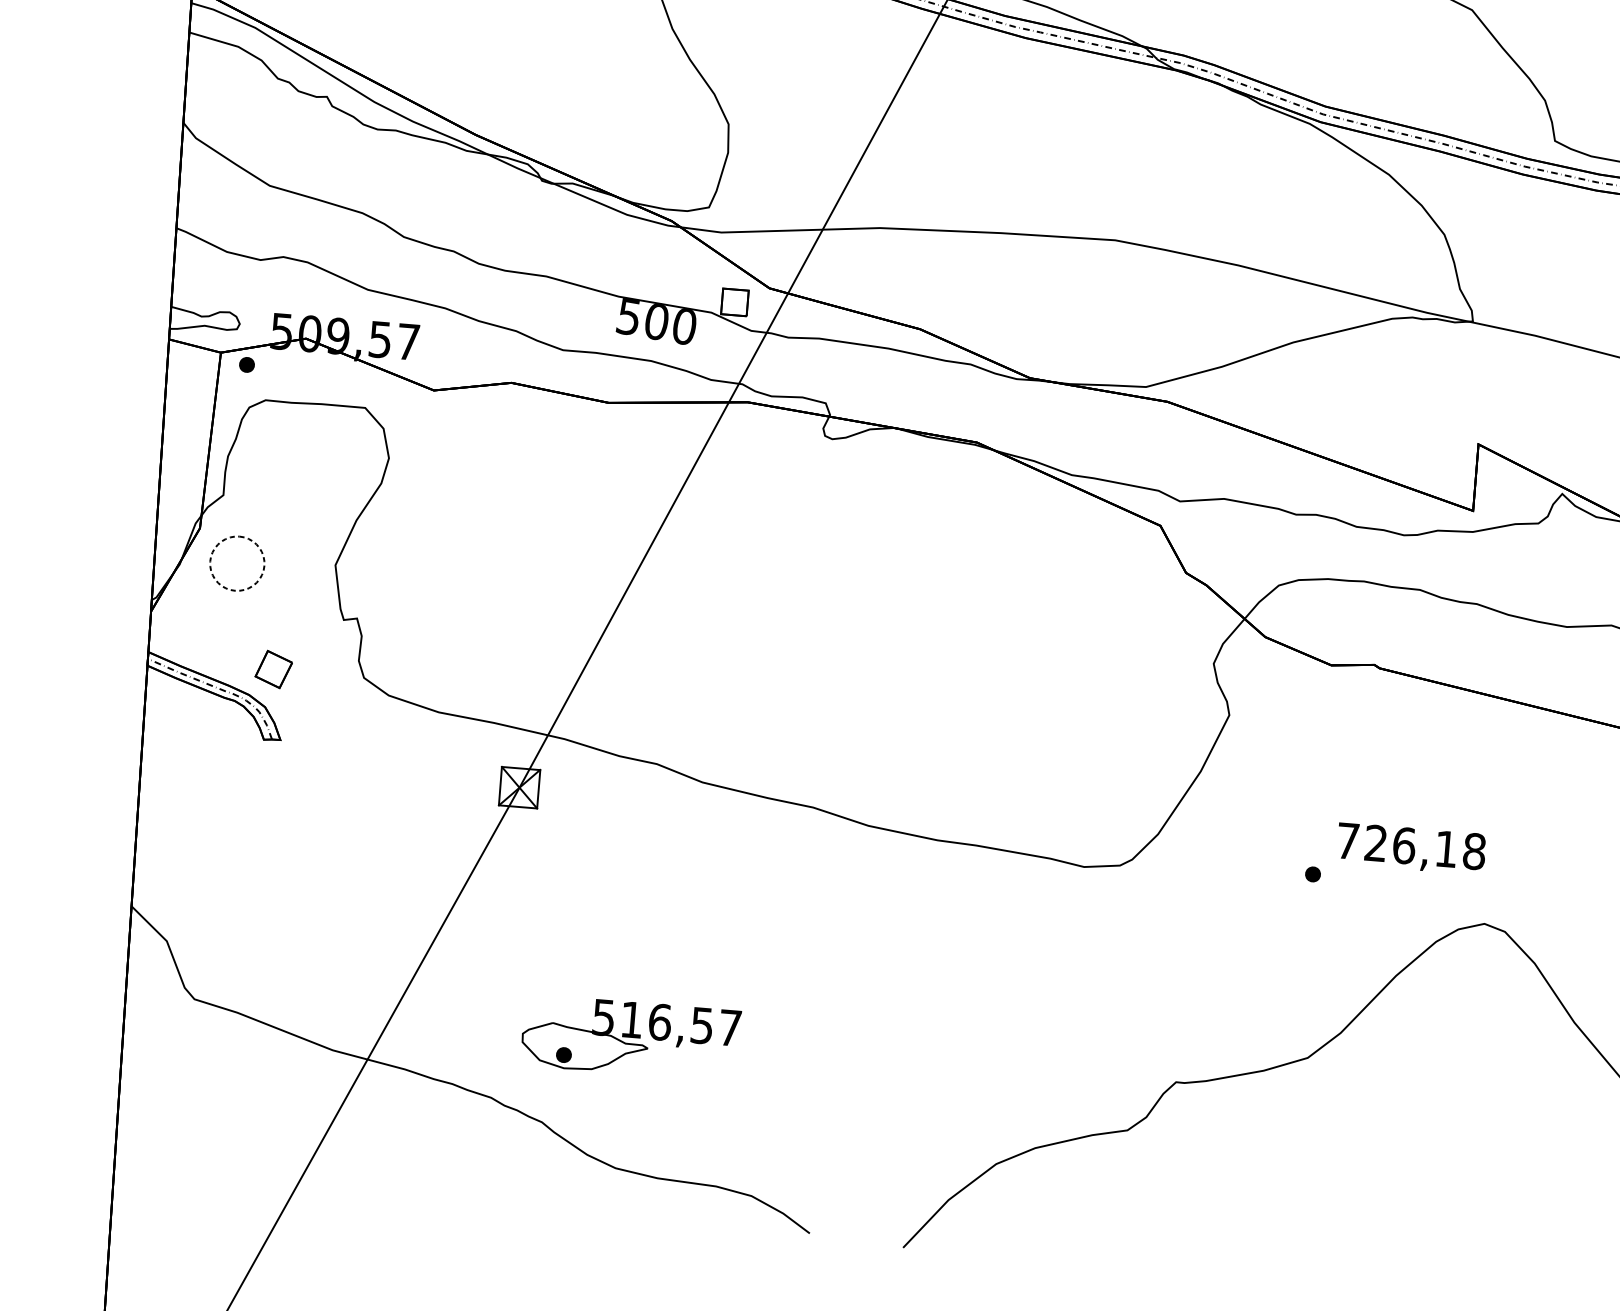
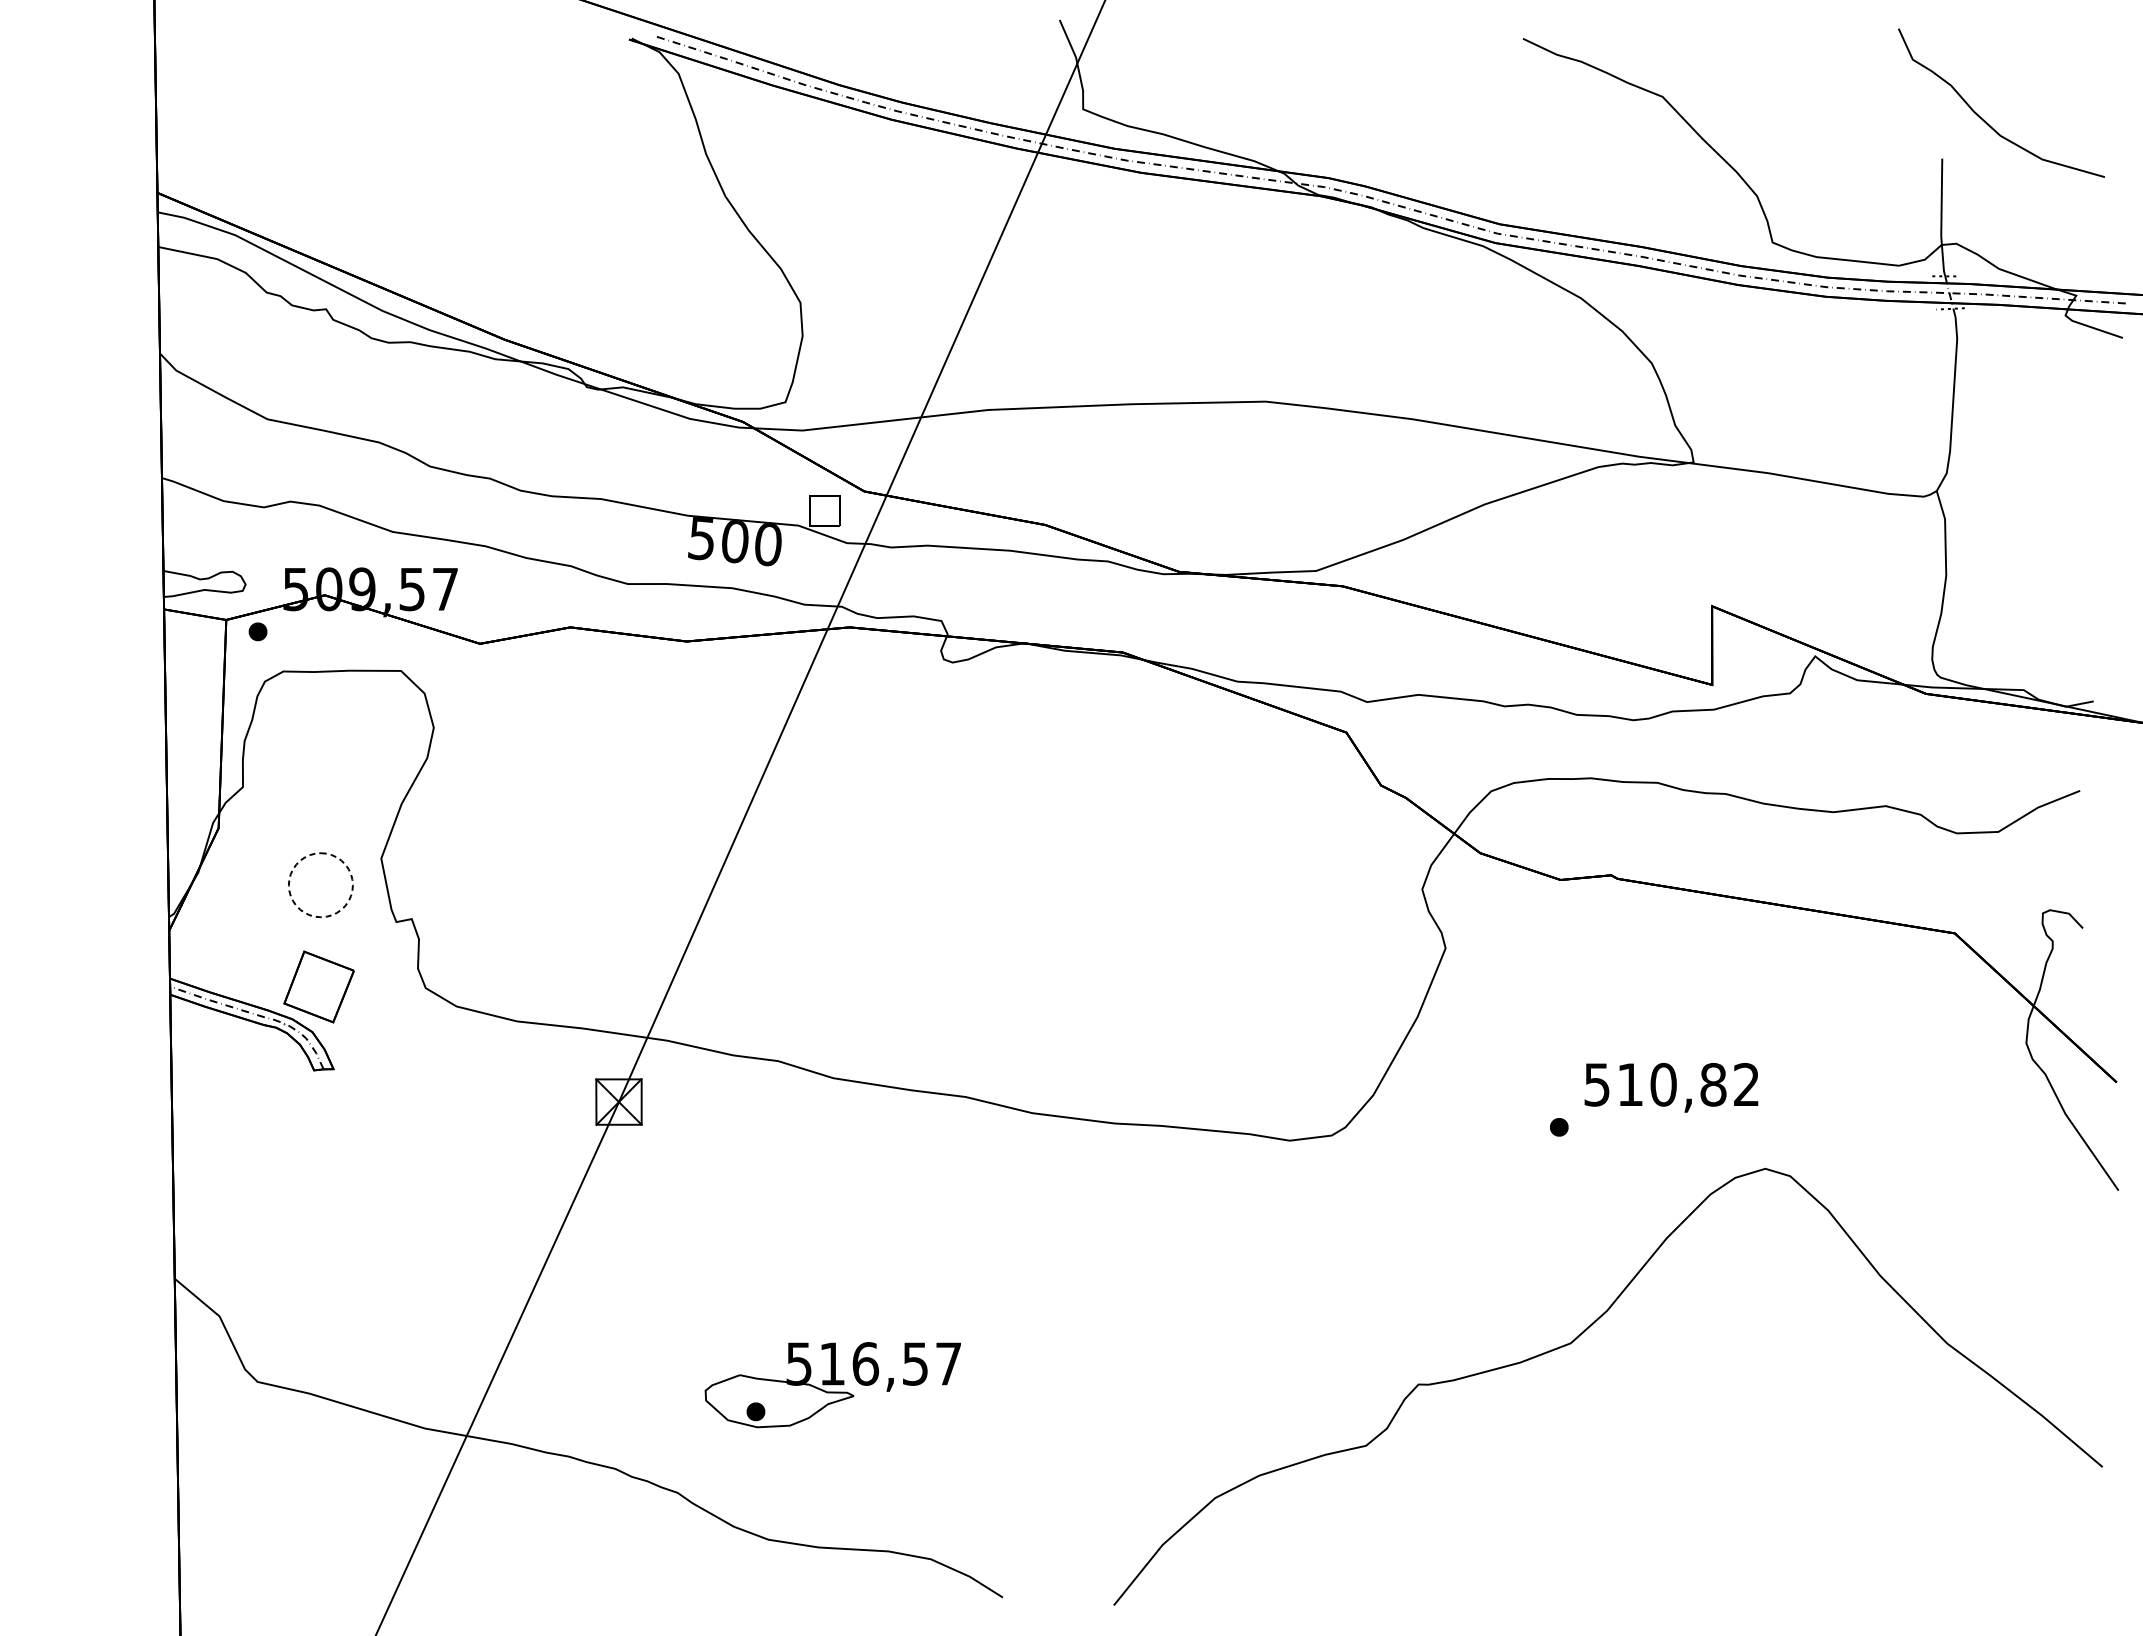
part: (214, 576) -> (295, 902), moved
part: (273, 669) -> (318, 986), size x1.67
text: (1410, 846) -> (1671, 1084), 726,18 -> 510,82
part: (630, 1038) -> (832, 1385), moved

